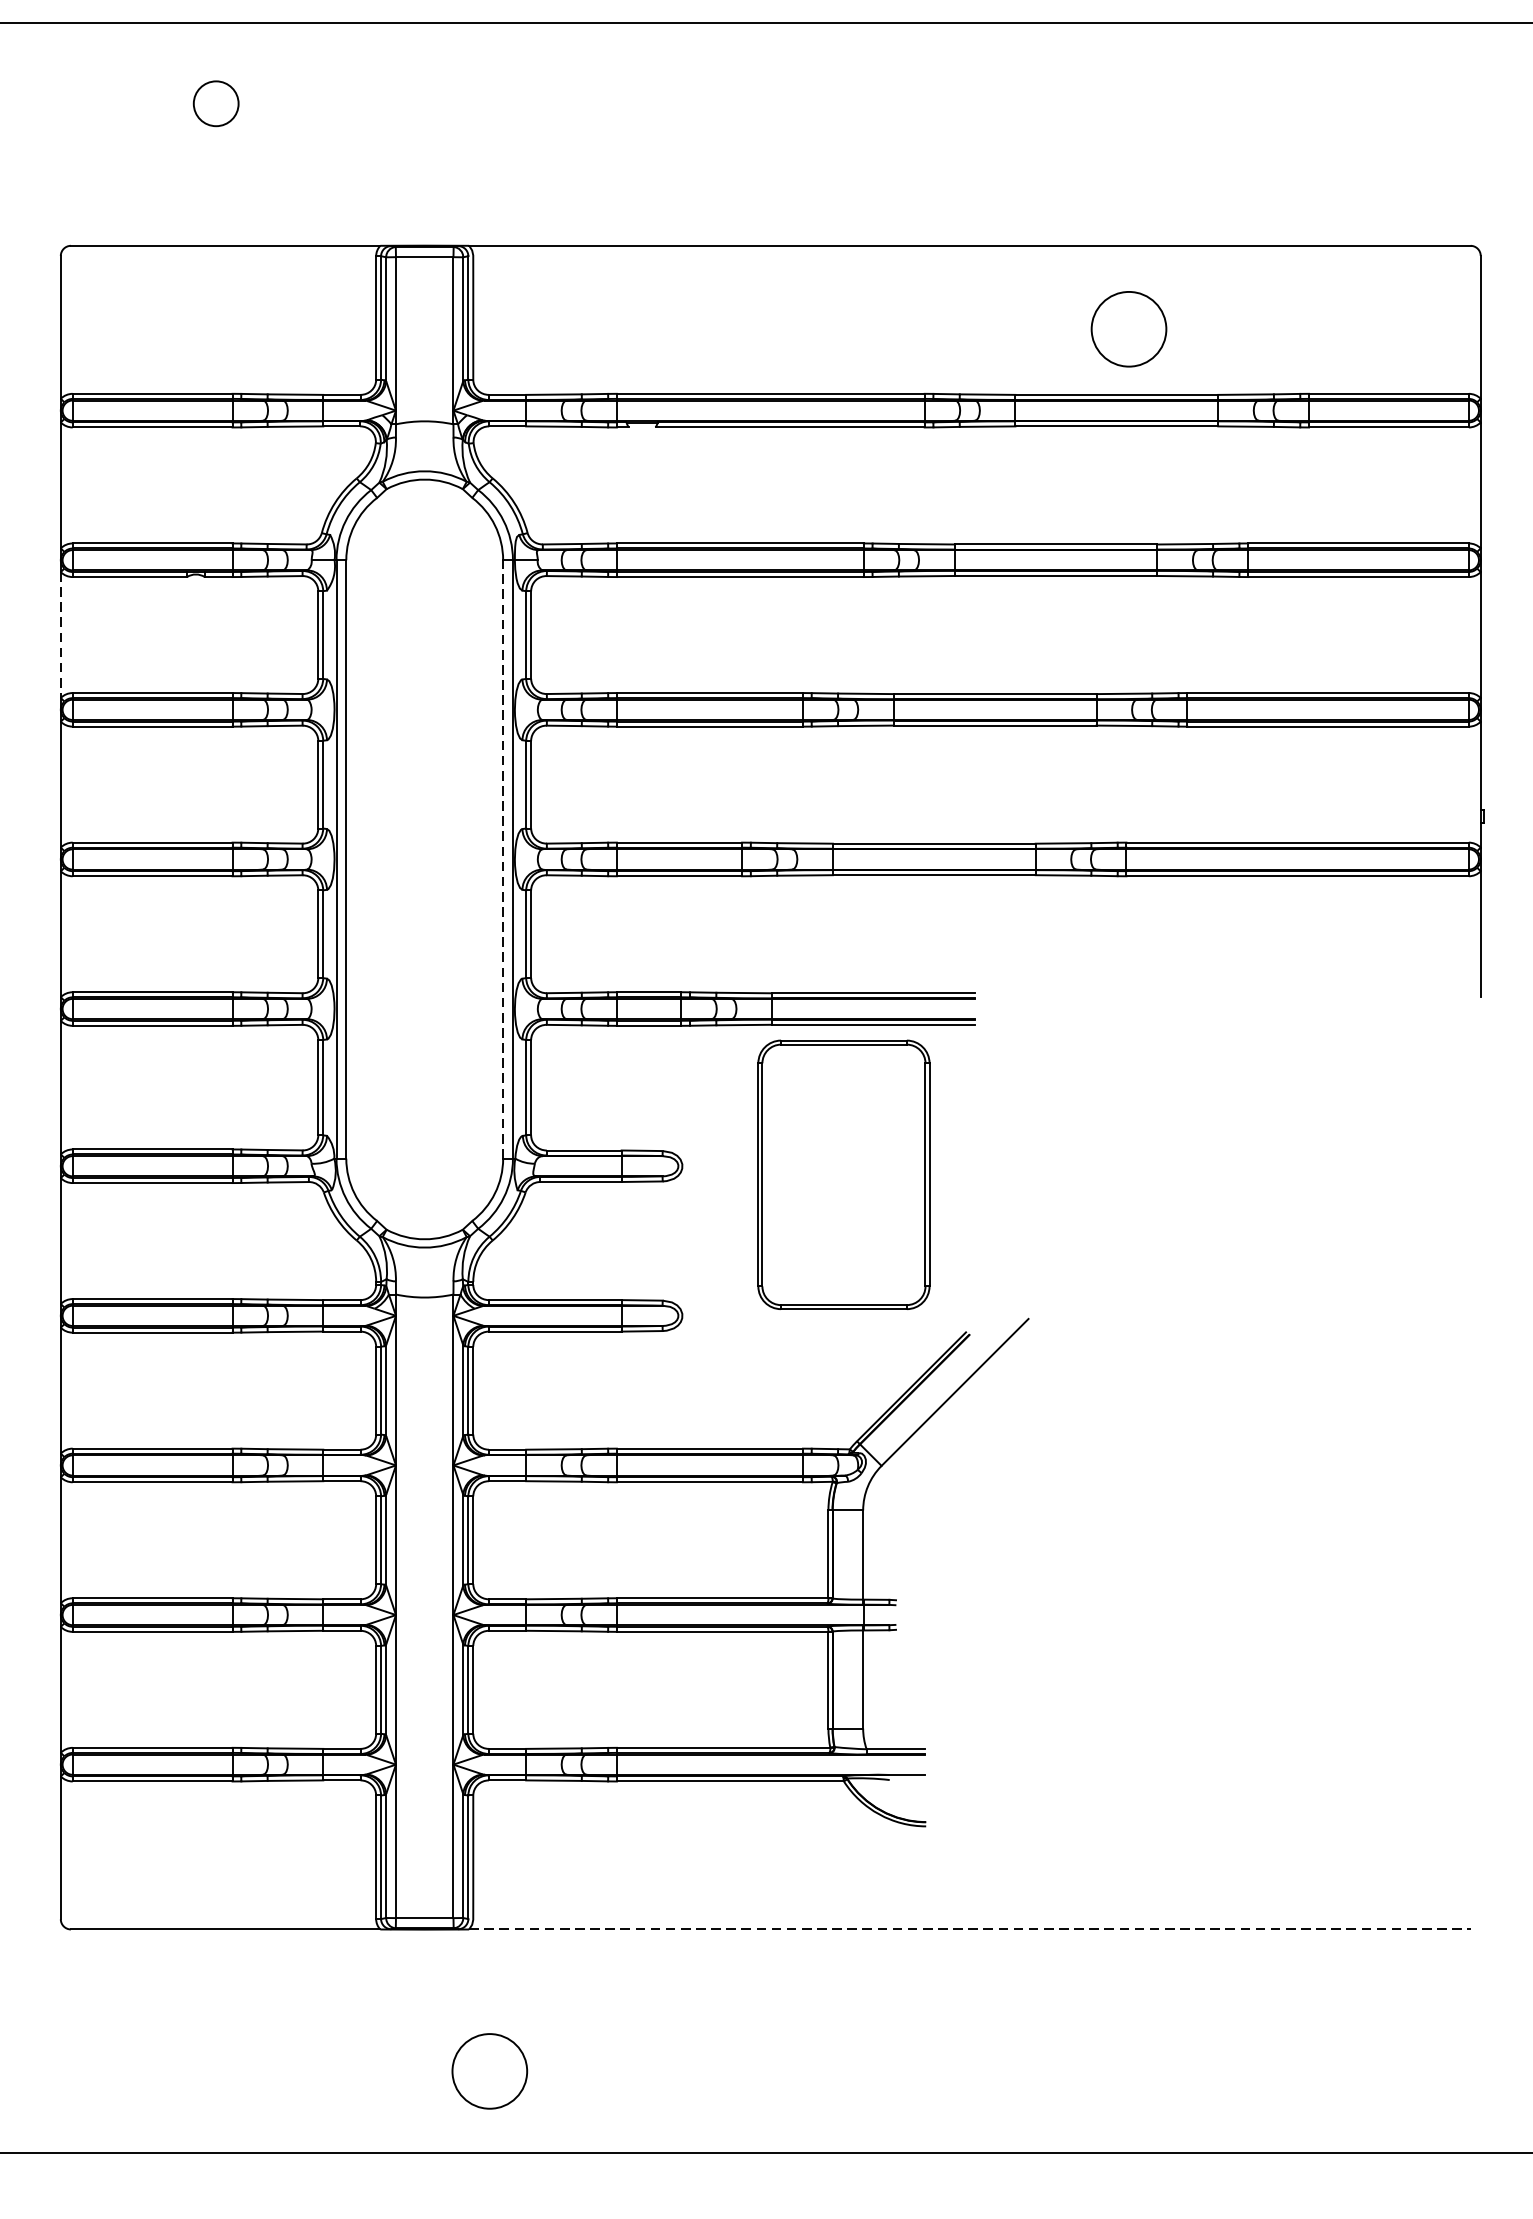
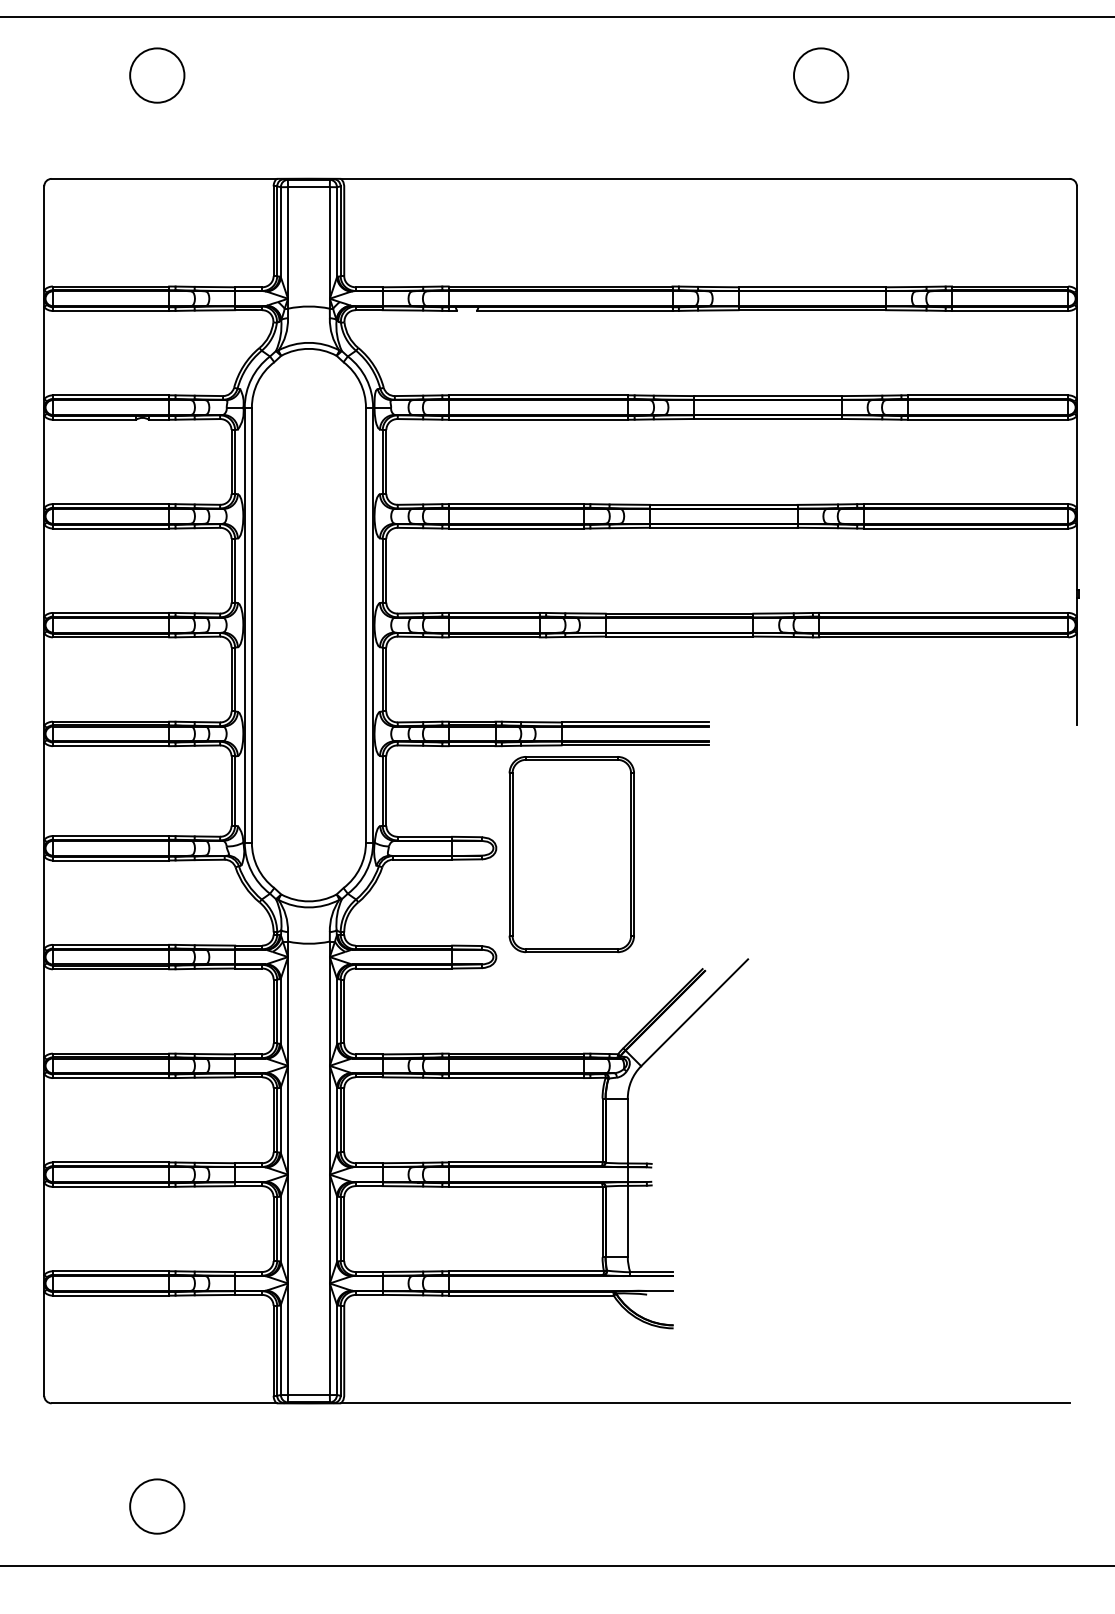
circle: (216, 103) -> (157, 75), size x1.67
circle: (1129, 329) -> (821, 75), moved
line: (61, 634) -> (44, 461), dashed -> solid
line: (502, 859) -> (365, 625), dashed -> solid
part: (843, 1174) -> (571, 854), moved
line: (970, 1929) -> (705, 1403), dashed -> solid
circle: (490, 2071) -> (157, 1506), moved

